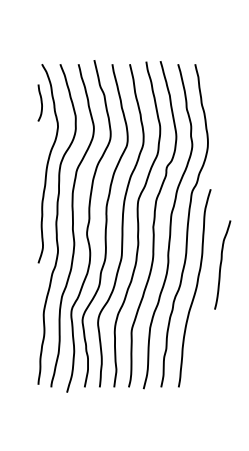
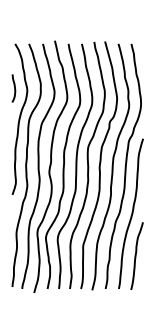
curve: (40, 102) -> (14, 88), moved
curve: (221, 264) -> (136, 255), moved

